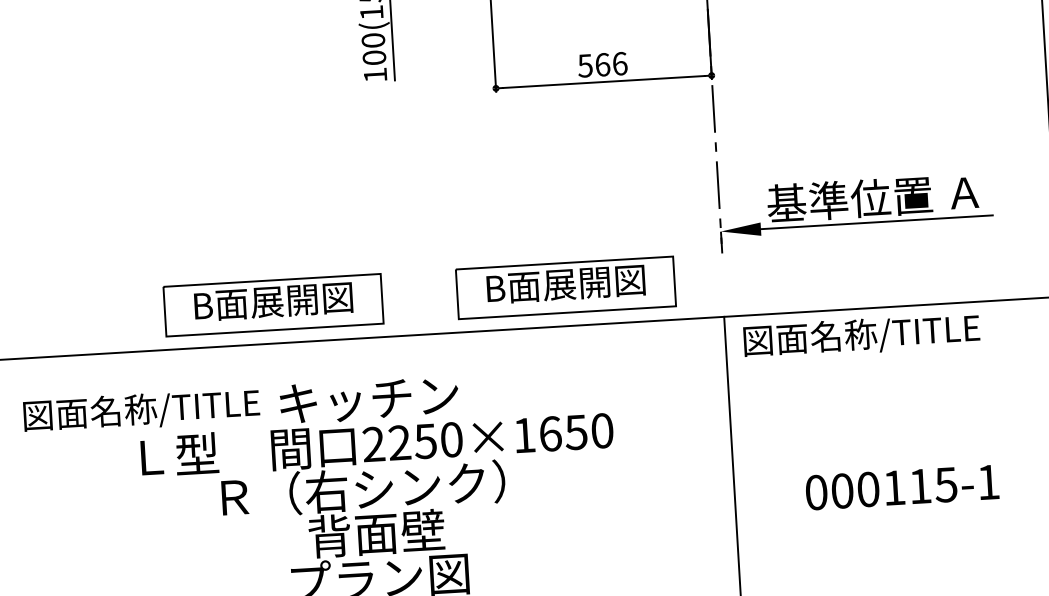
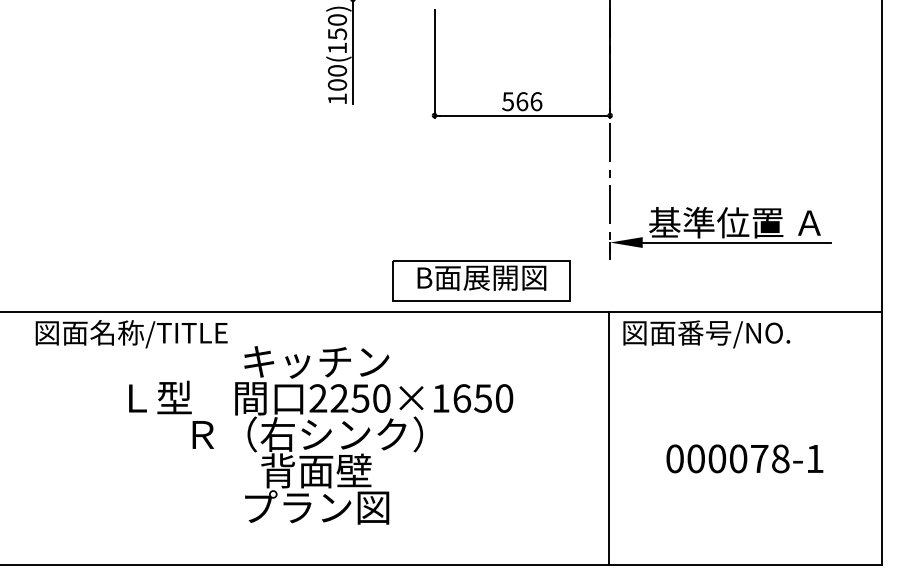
part: (273, 304) -> (243, 280), removed
text: (895, 332) -> (746, 332), 図面名称/TITLE -> 図面番号/NO.
text: (141, 411) -> (131, 334), moved
text: (920, 485) -> (759, 458), 000115-1 -> 000078-1

